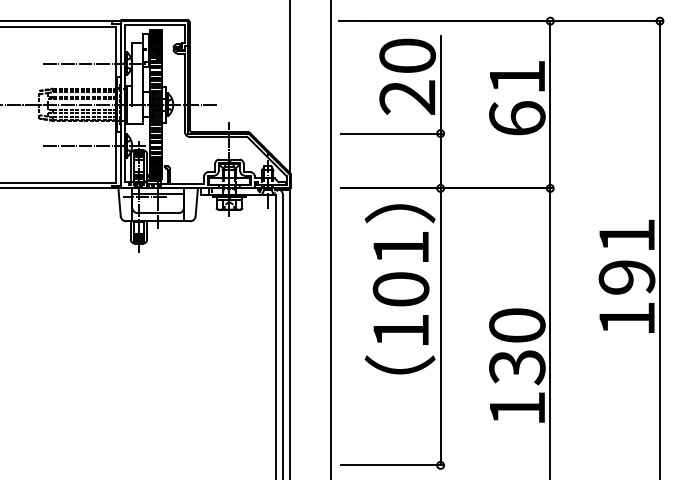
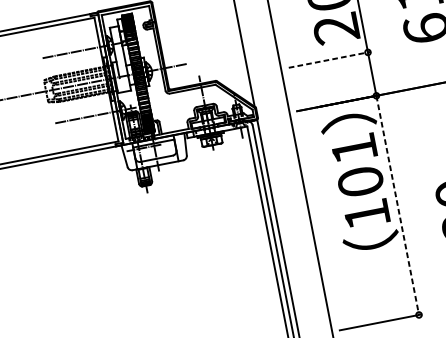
line: (392, 133) -> (329, 59), solid -> dashed
line: (440, 327) -> (397, 205), solid -> dashed

